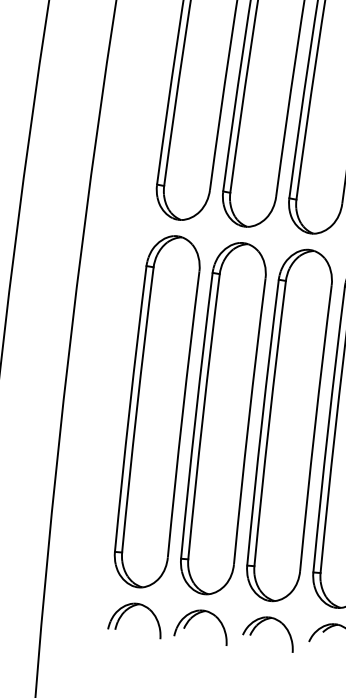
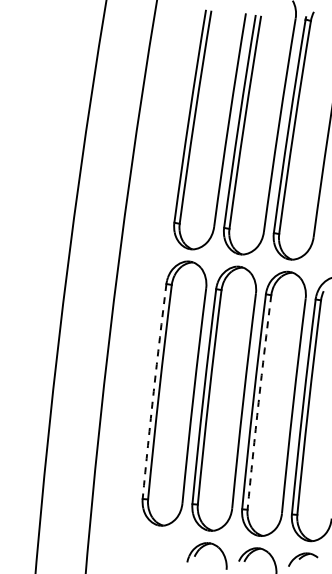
arc: (129, 408) -> (153, 391), solid -> dashed
arc: (268, 423) -> (258, 402), solid -> dashed
part: (127, 611) -> (152, 543), removed

